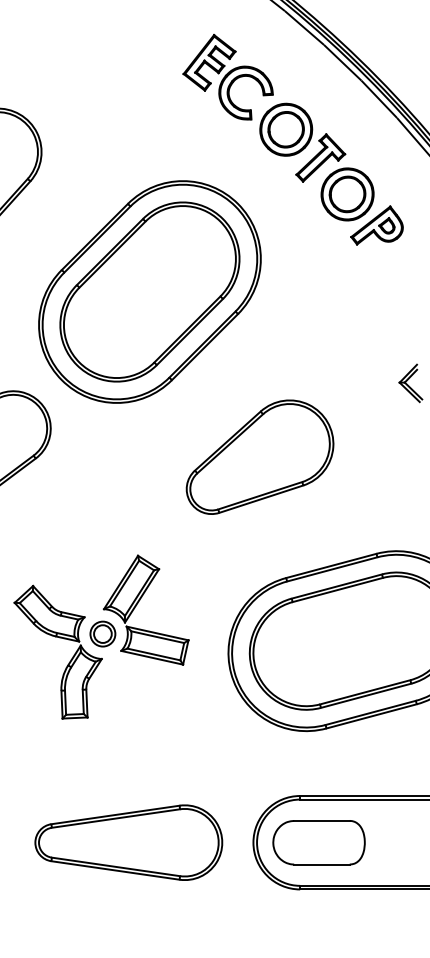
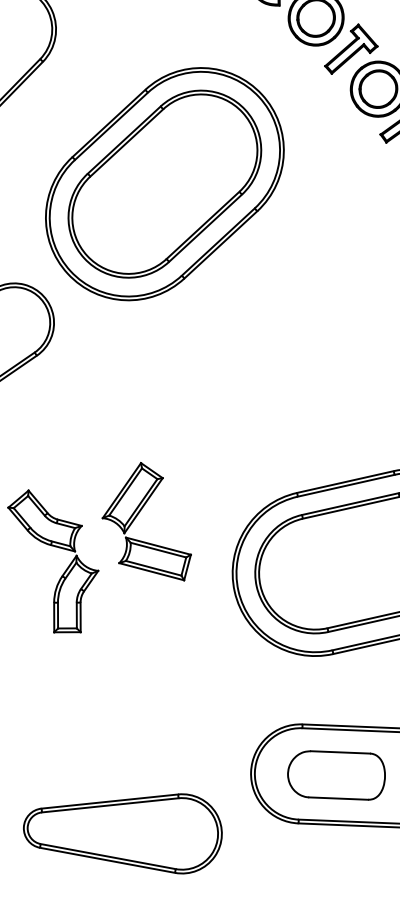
part: (259, 456) -> (273, 363), removed
part: (102, 633) -> (100, 543), removed
part: (128, 842) -> (122, 831), moved
part: (318, 842) -> (335, 775), moved

